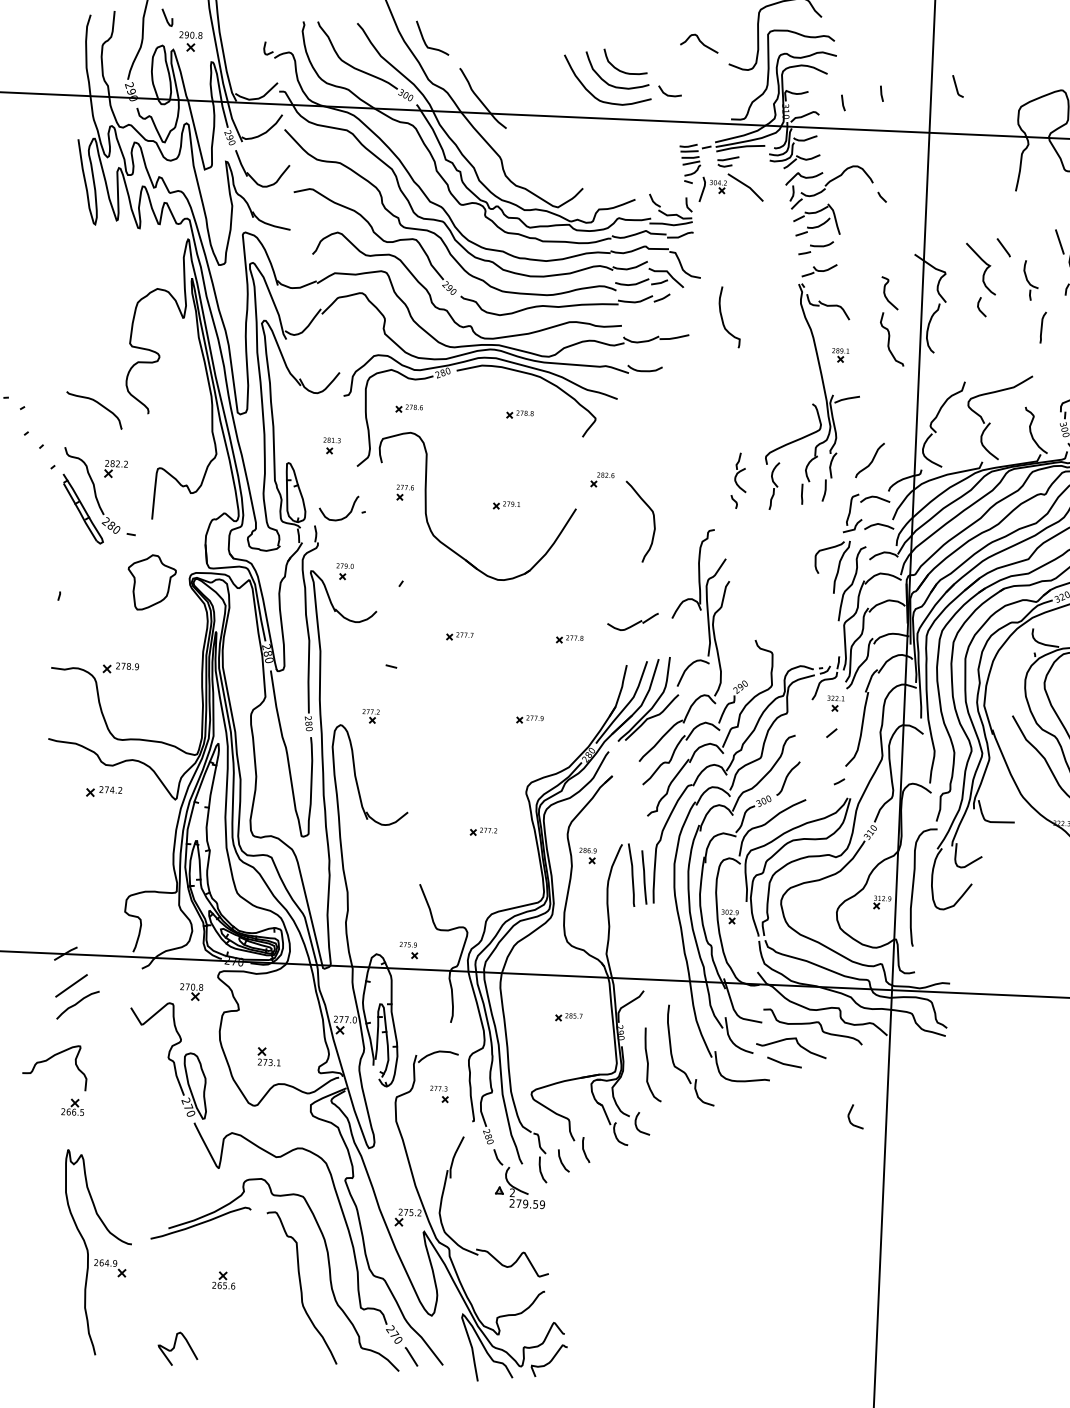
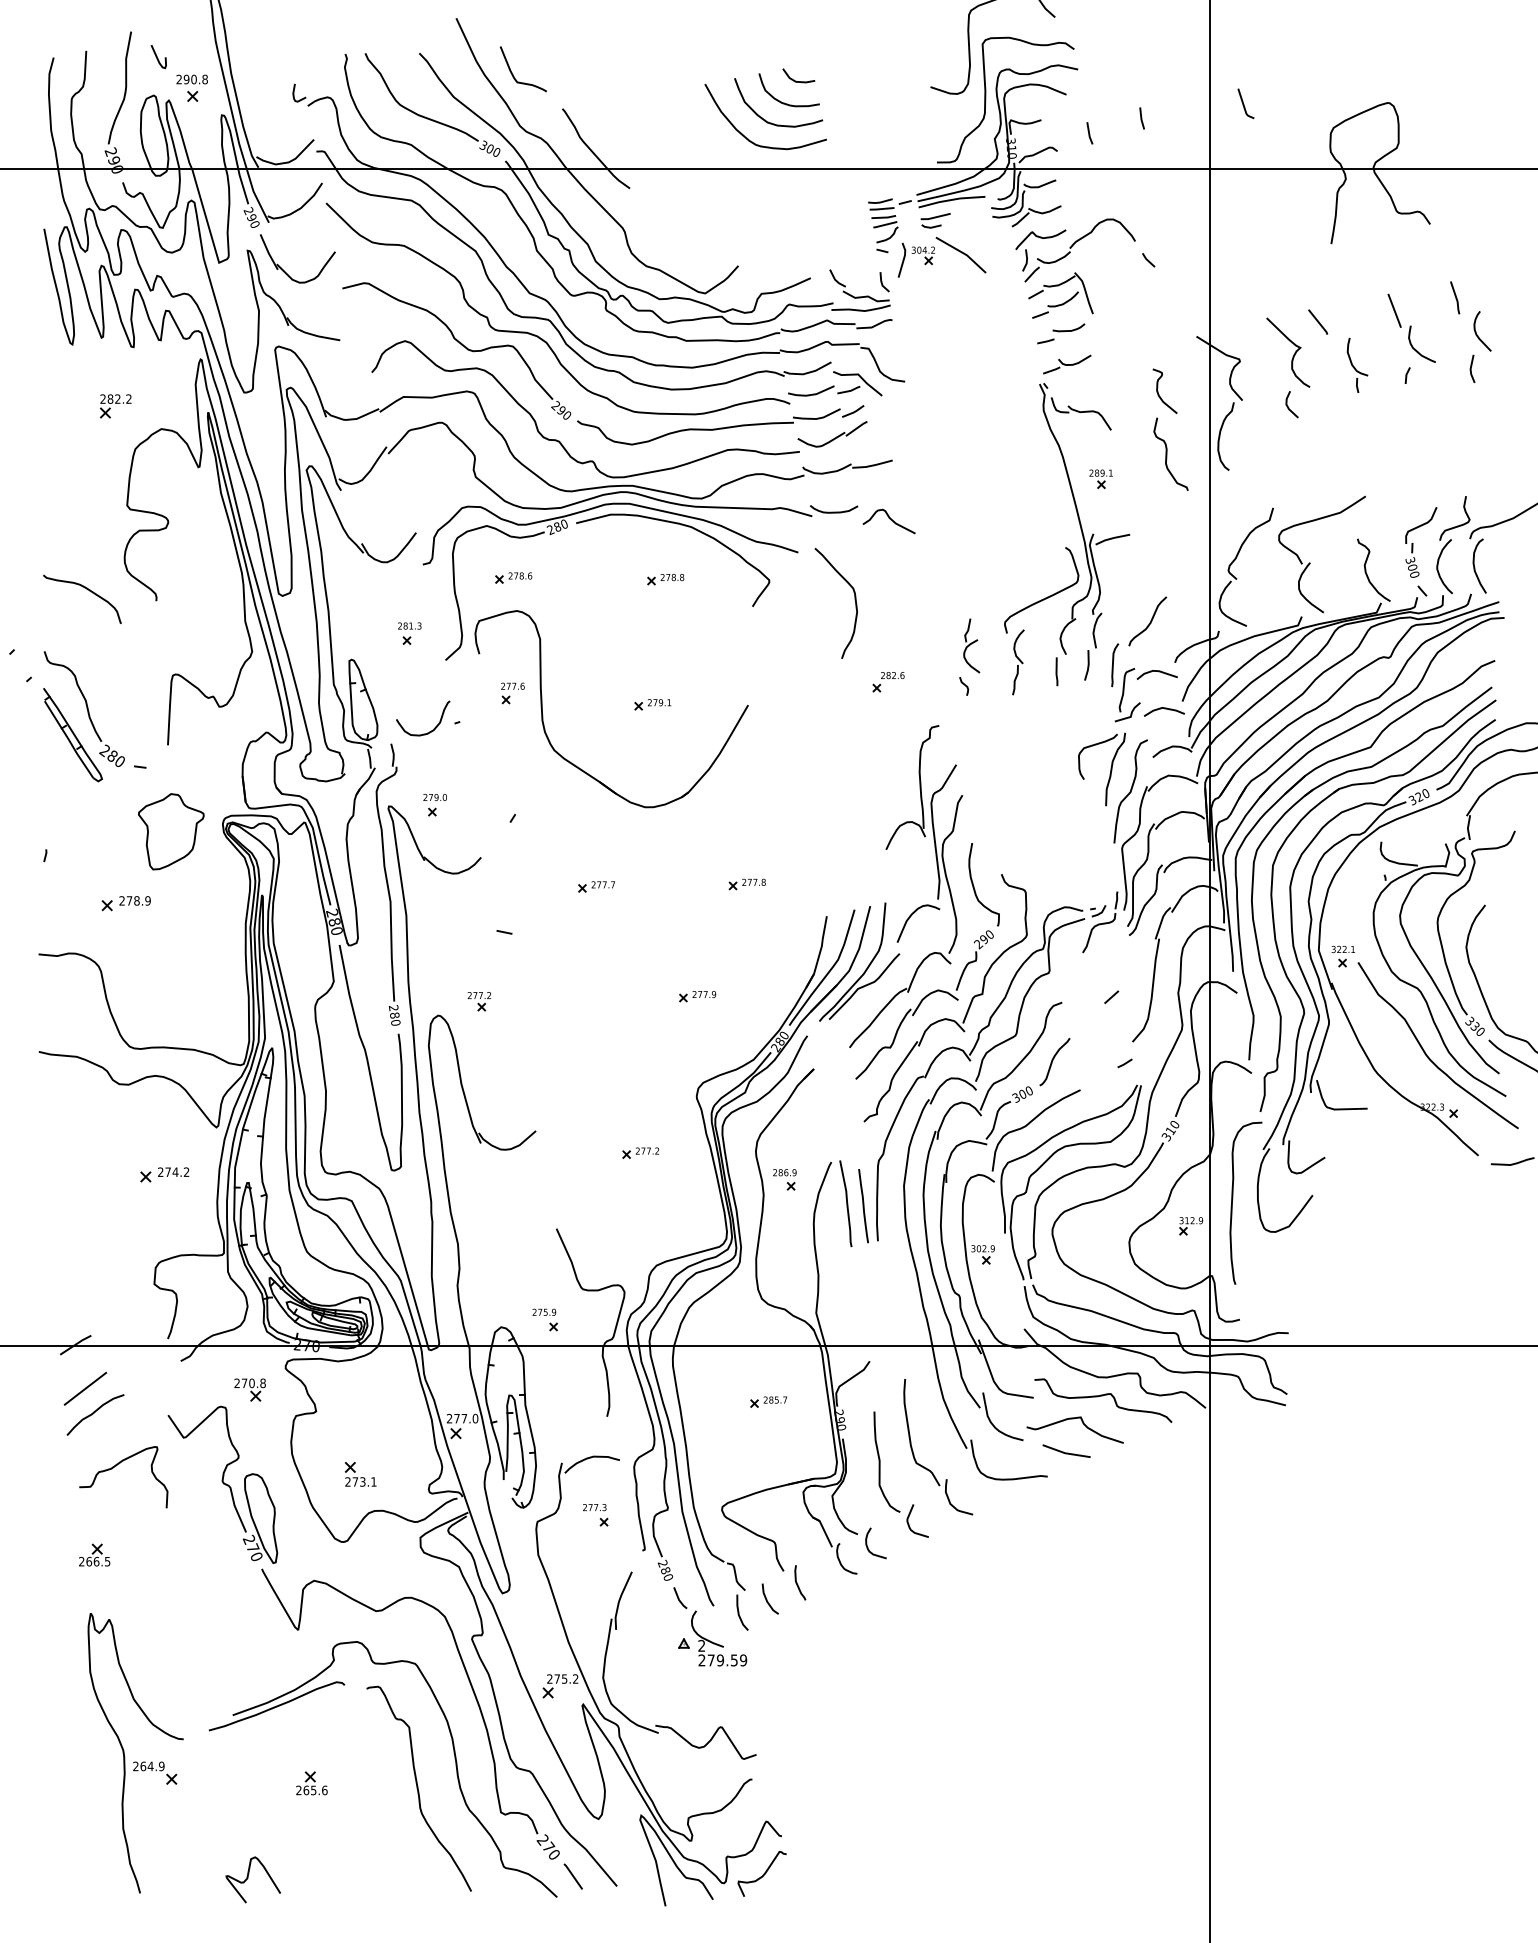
curve: (699, 42) -> (889, 519), moved
line: (668, 94) -> (796, 80), moved
curve: (722, 318) -> (974, 886), moved
curve: (1042, 327) -> (1113, 665), moved
part: (116, 469) -> (115, 406), moved
part: (602, 480) -> (888, 682), moved
curve: (653, 520) -> (854, 600), moved
part: (632, 621) -> (832, 434), moved
part: (120, 668) -> (125, 903), moved
part: (835, 703) -> (1342, 956), moved
part: (104, 791) -> (164, 1174), moved
curve: (50, 1059) -> (116, 1466), moved
curve: (850, 1113) -> (909, 1517), moved

